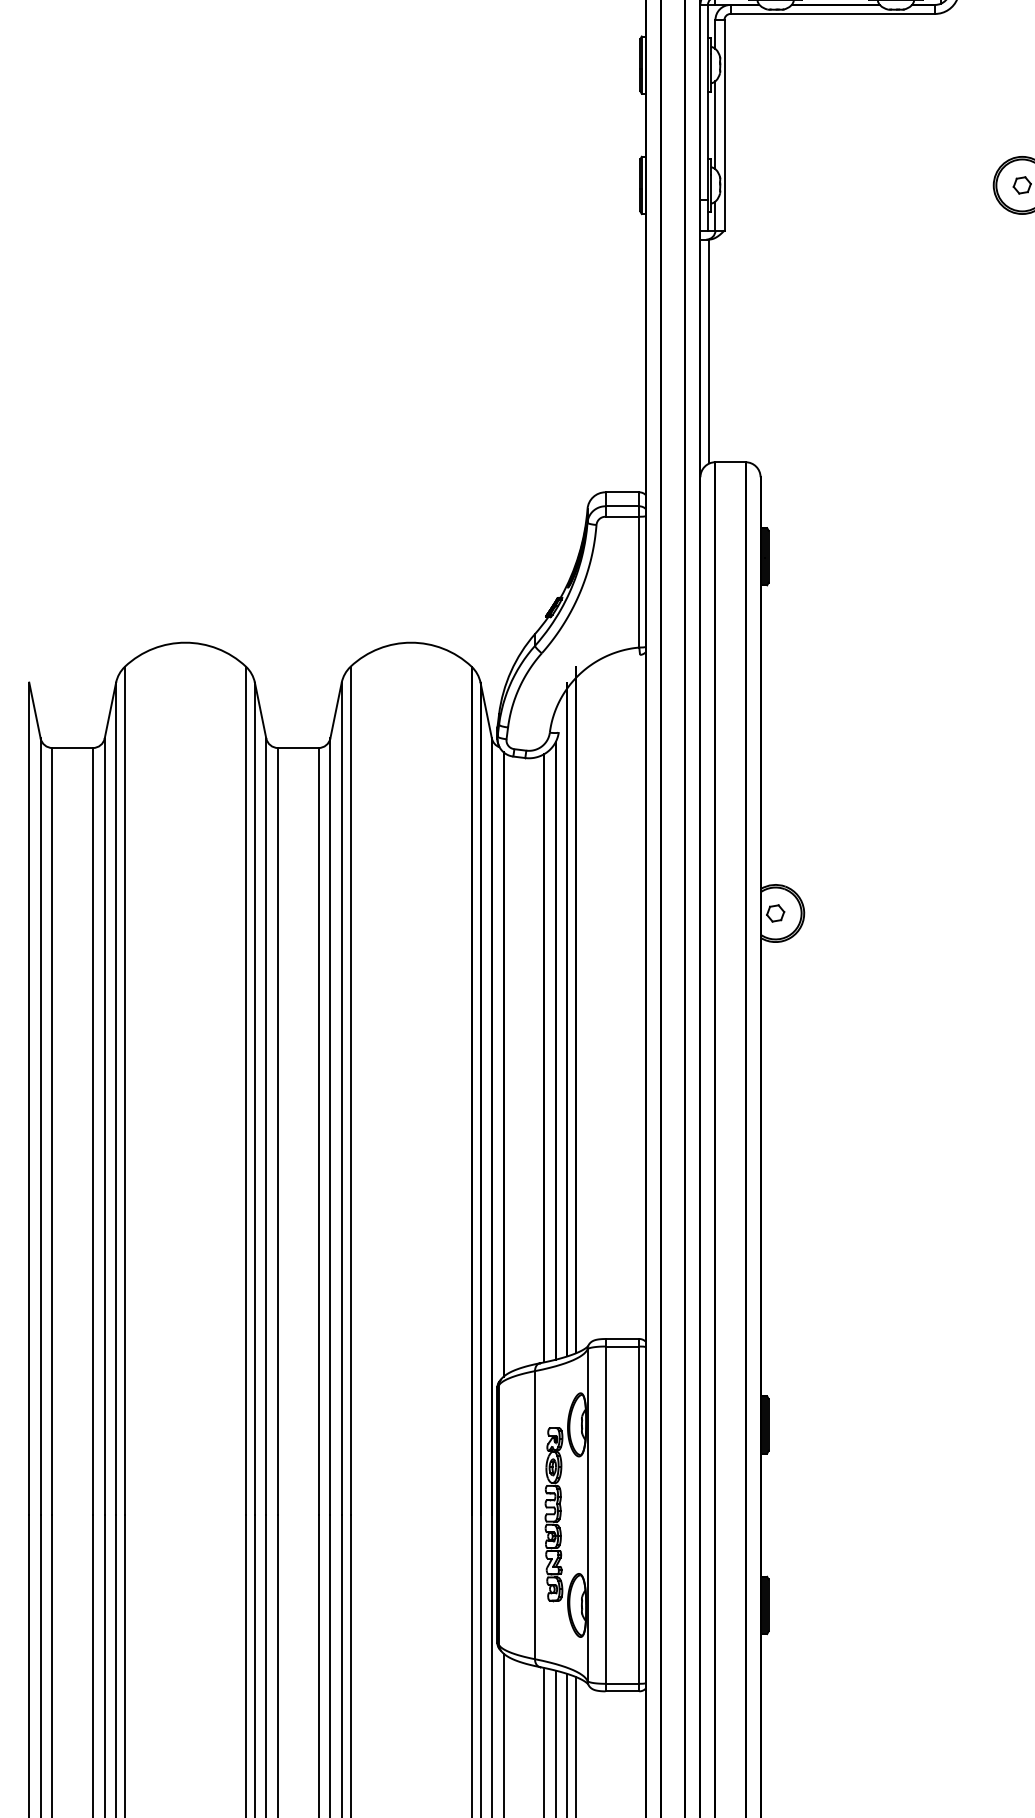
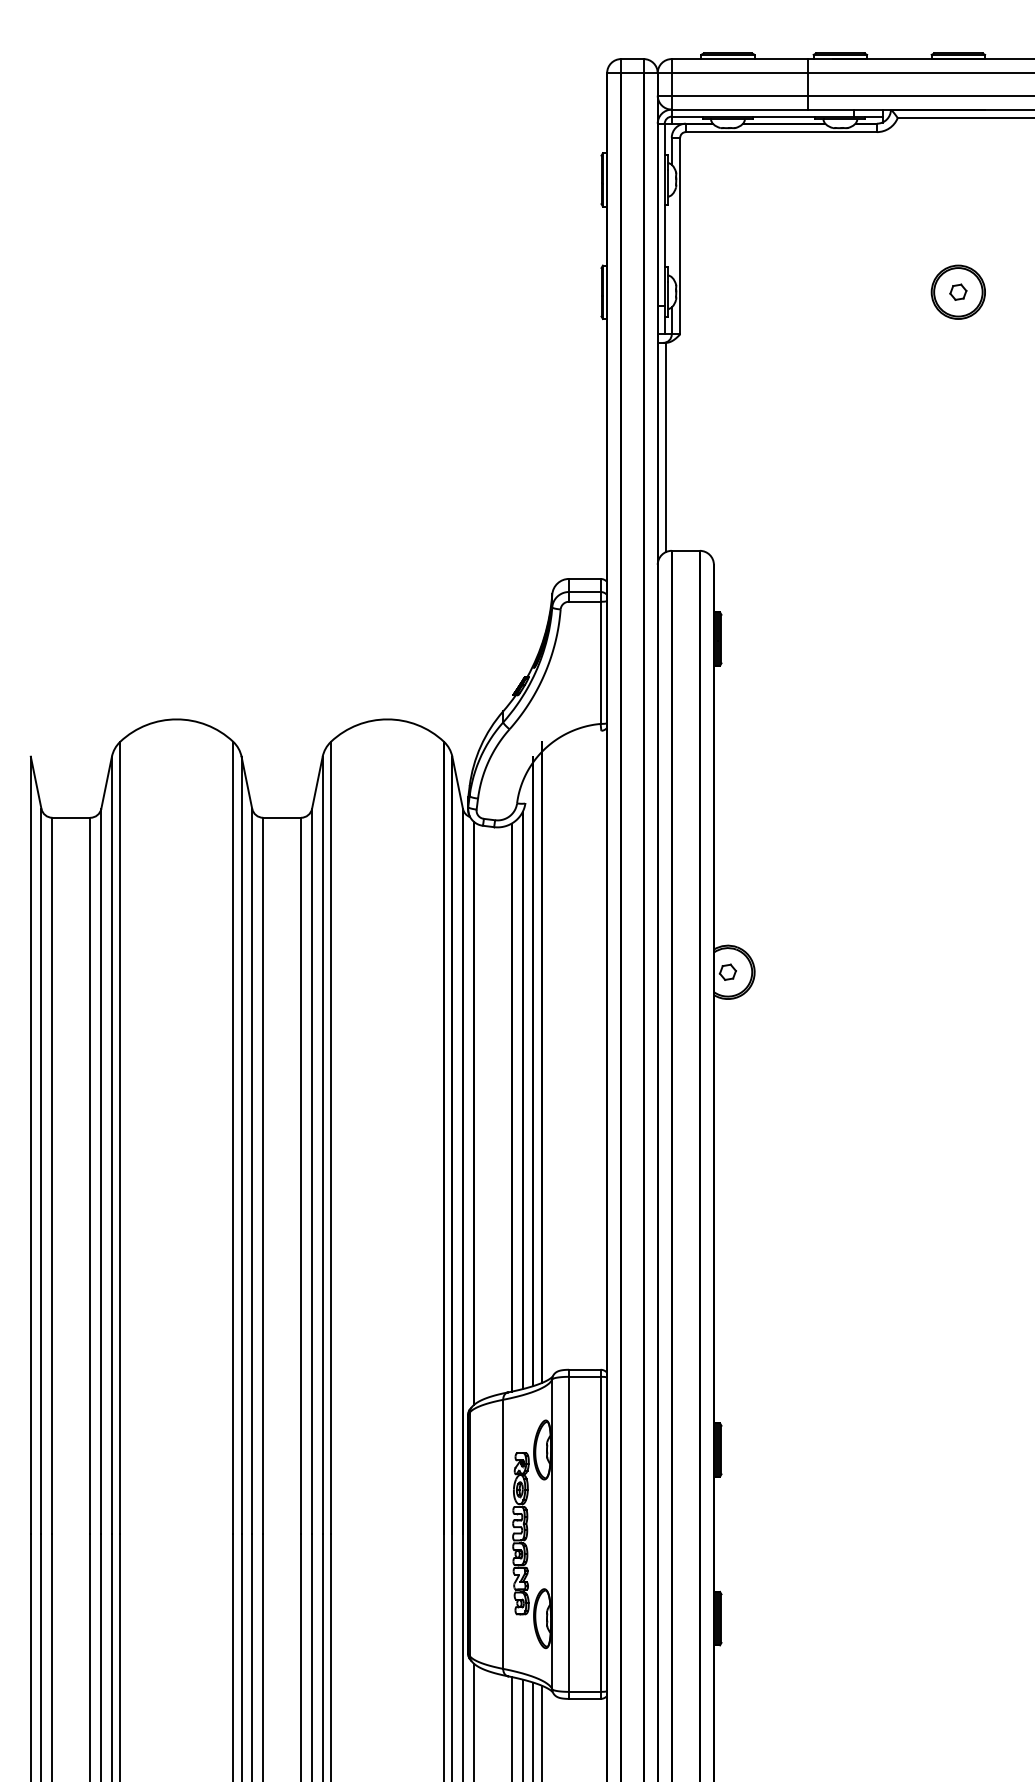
line: (715, 125) -> (671, 236), removed

